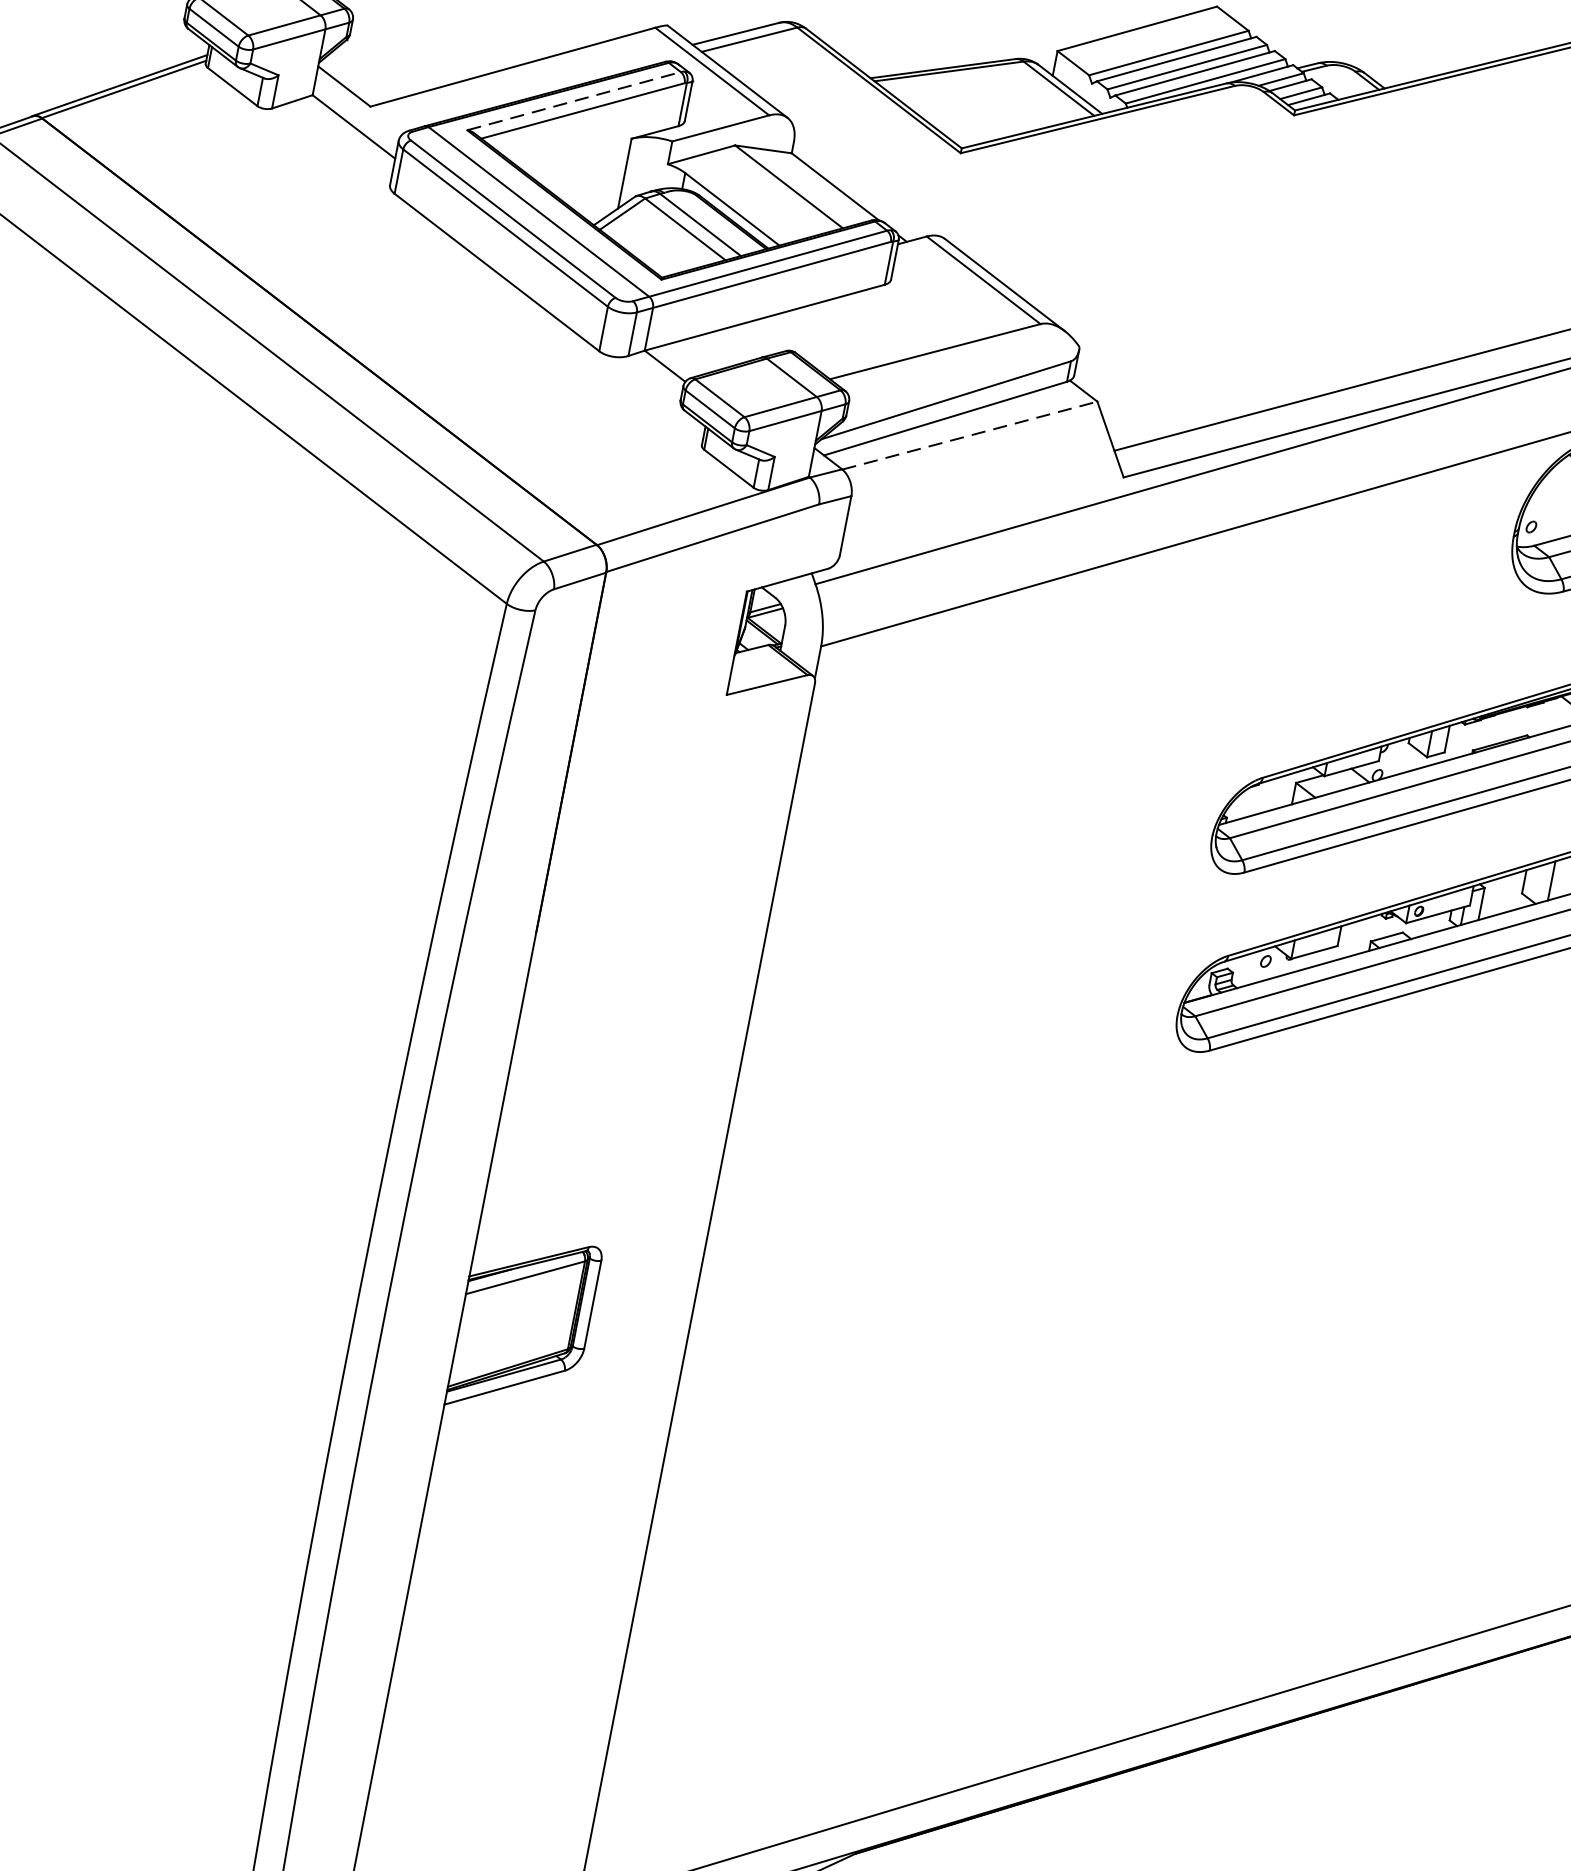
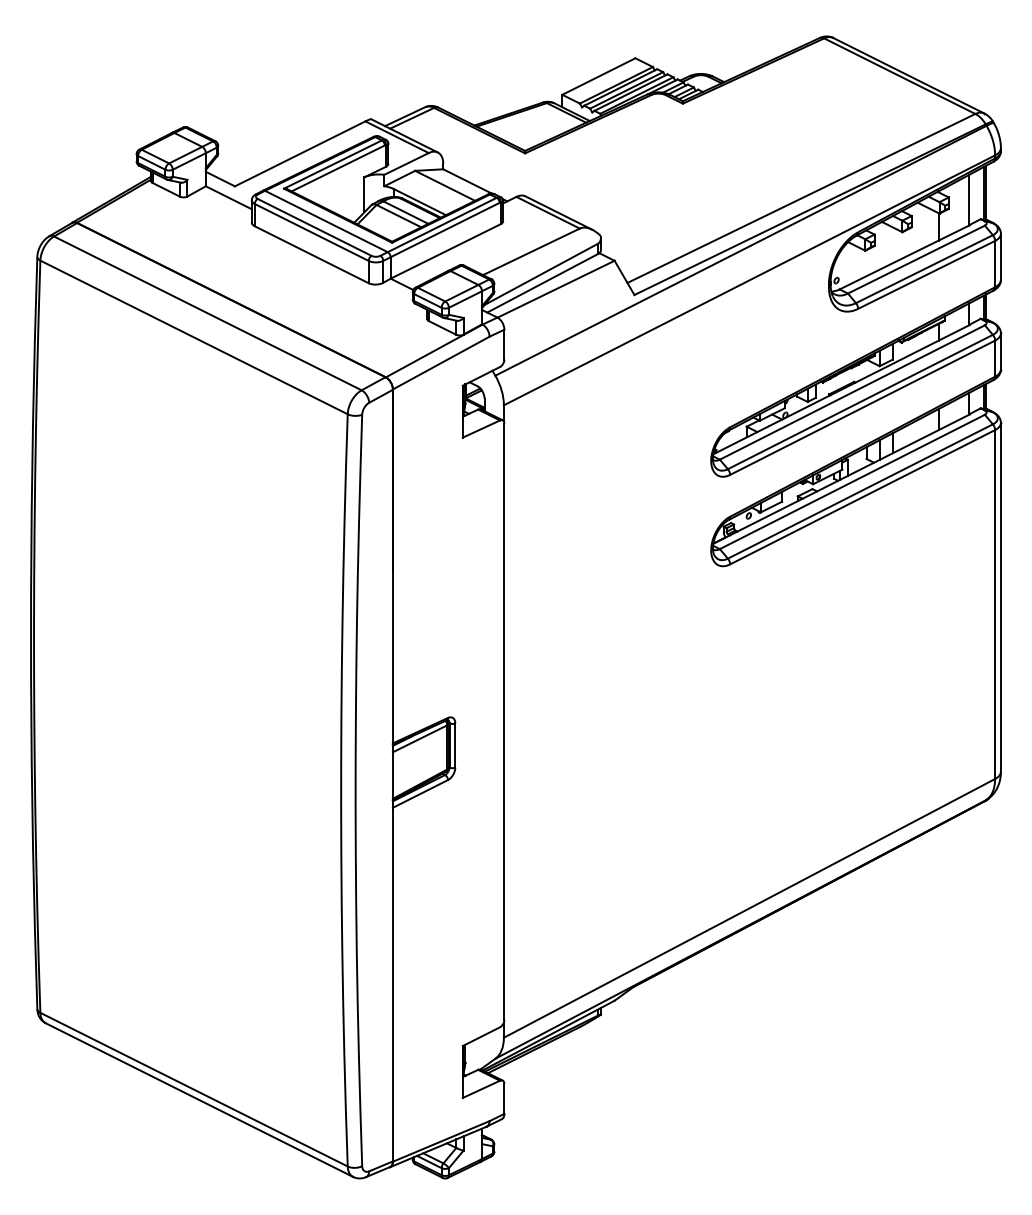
line: (573, 100) -> (332, 164), dashed -> solid
line: (970, 436) -> (556, 289), dashed -> solid

